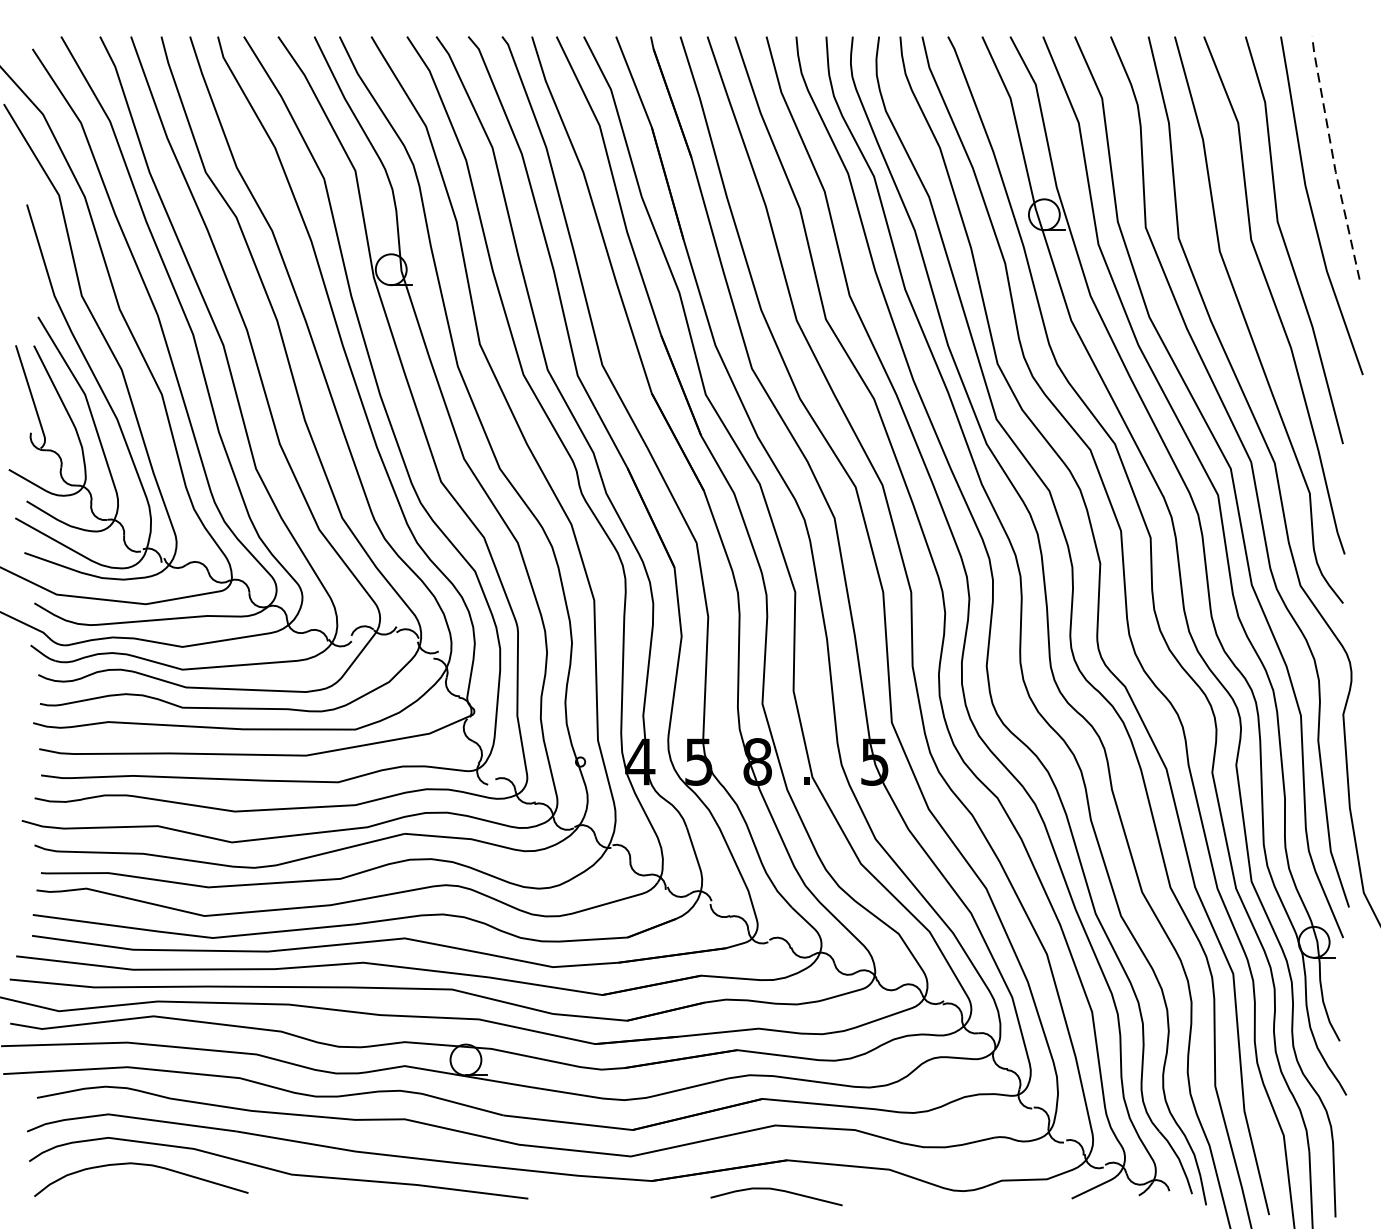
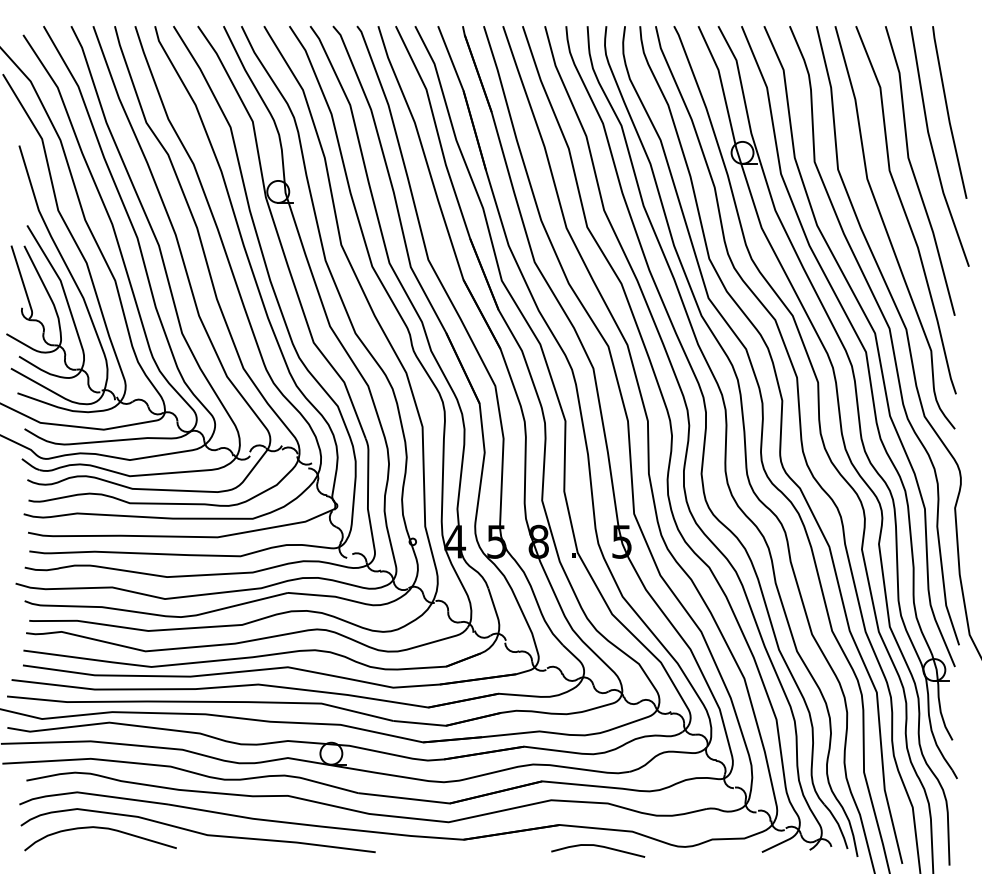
line: (1332, 159) -> (947, 113), dashed -> solid
curve: (779, 1191) -> (600, 847), moved

